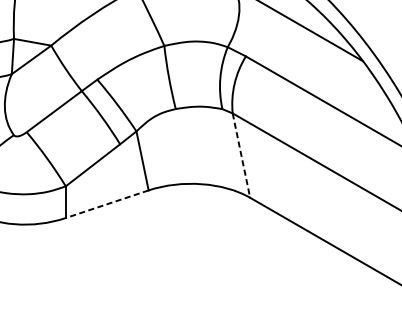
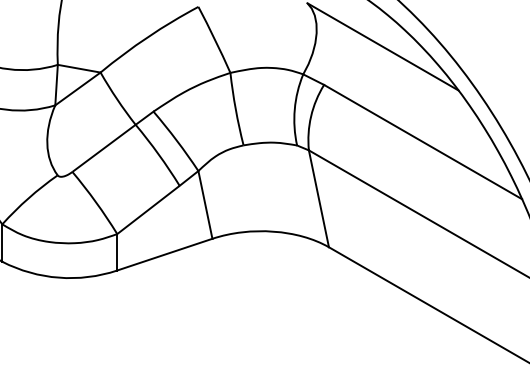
line: (241, 156) -> (319, 199), dashed -> solid
line: (106, 204) -> (164, 254), dashed -> solid

